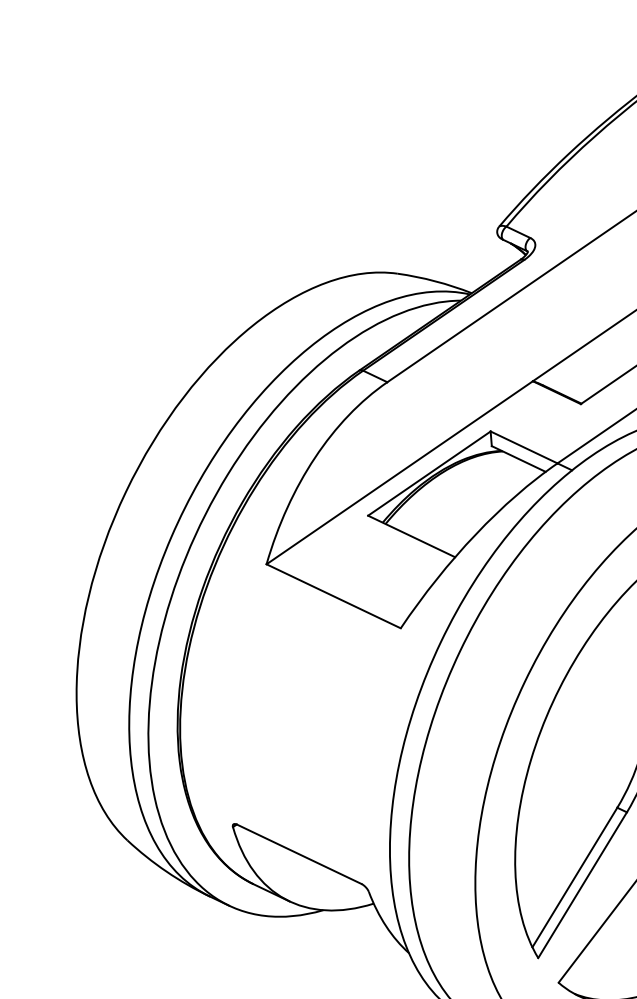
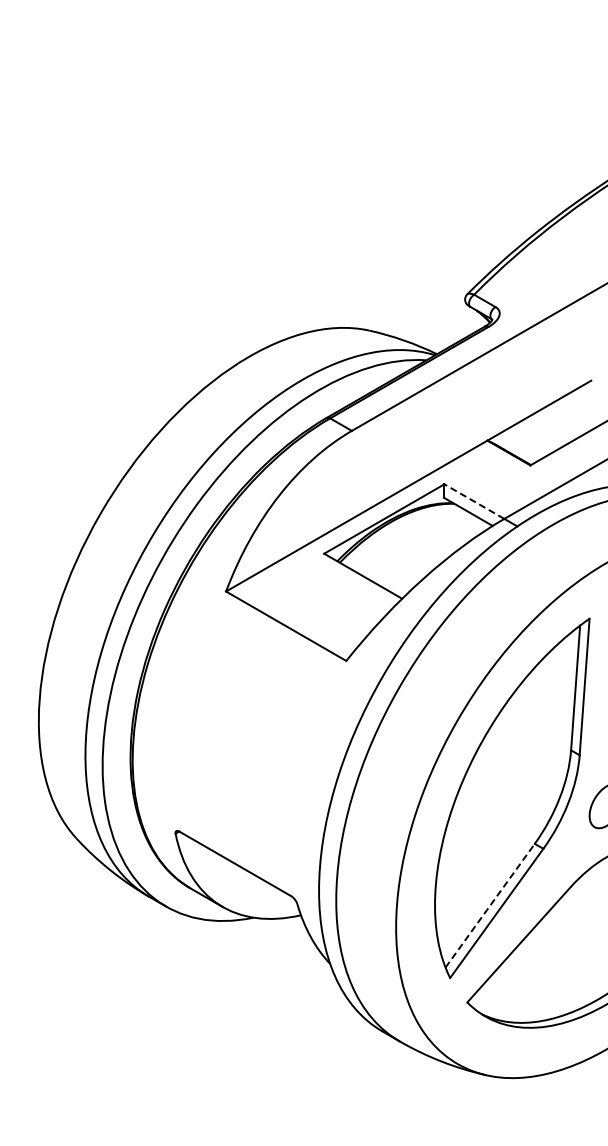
line: (524, 447) -> (474, 501), solid -> dashed
line: (575, 877) -> (490, 905), solid -> dashed

